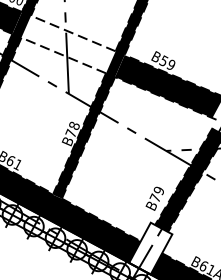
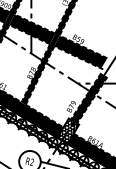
fill: (68, 44) -> (32, 29), added
hatch: (149, 247) -> (67, 130), added

